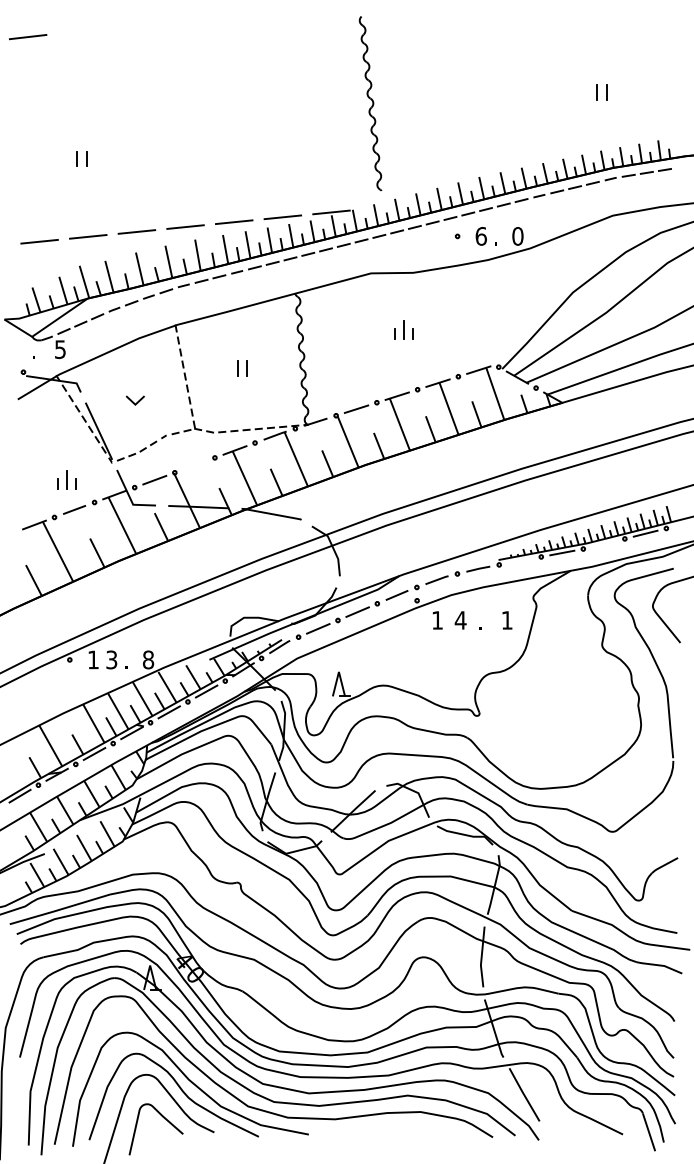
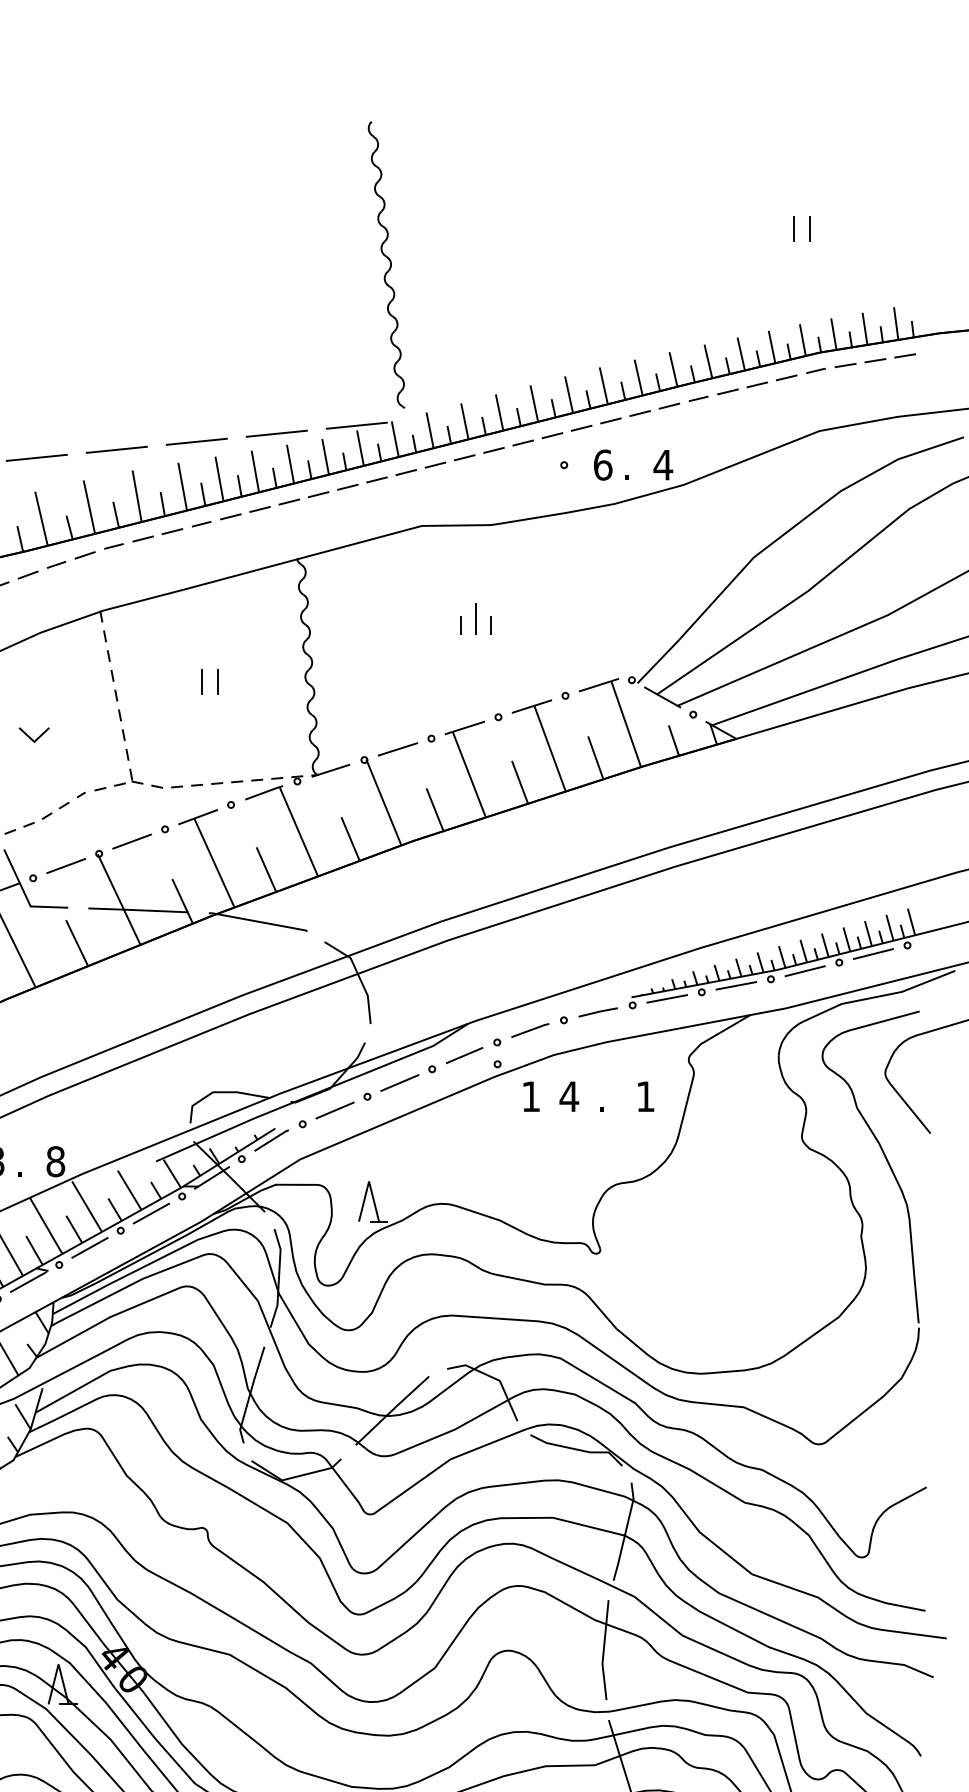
part: (370, 103) -> (386, 264), moved
text: (517, 236) -> (662, 465), 0 -> 4
line: (194, 465) -> (131, 841), added
line: (604, 544) -> (805, 971), added
line: (520, 560) -> (667, 998), added

